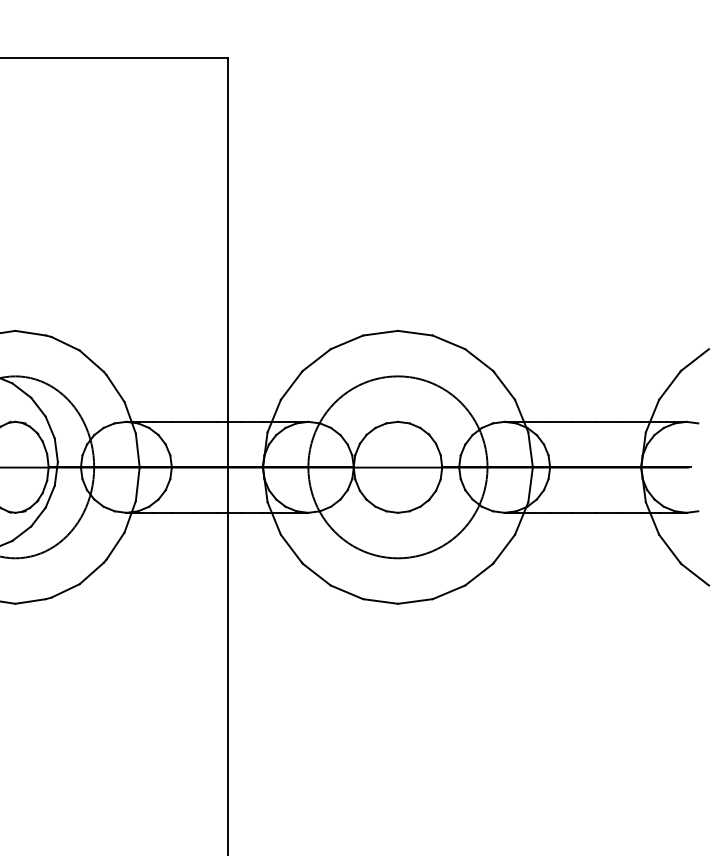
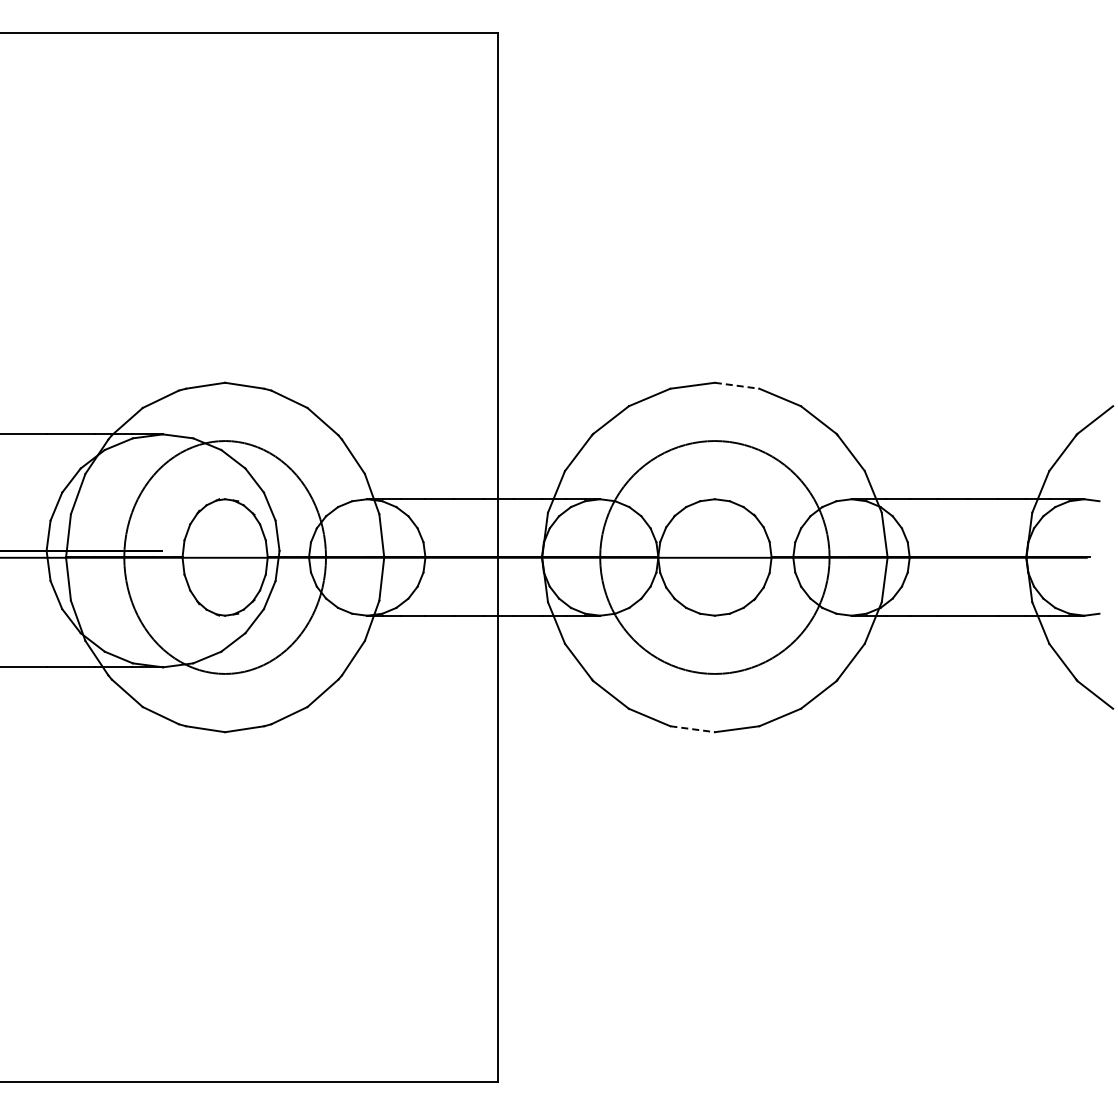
line: (415, 333) -> (737, 385), solid -> dashed
line: (381, 601) -> (693, 729), solid -> dashed

